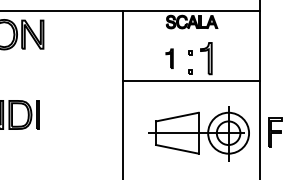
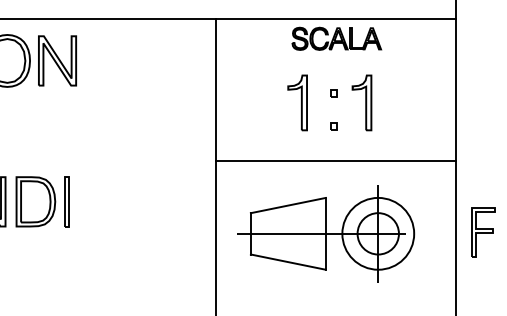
part: (169, 58) -> (297, 102), size x1.67
line: (191, 80) -> (335, 160), moved
part: (198, 133) -> (325, 234), moved

